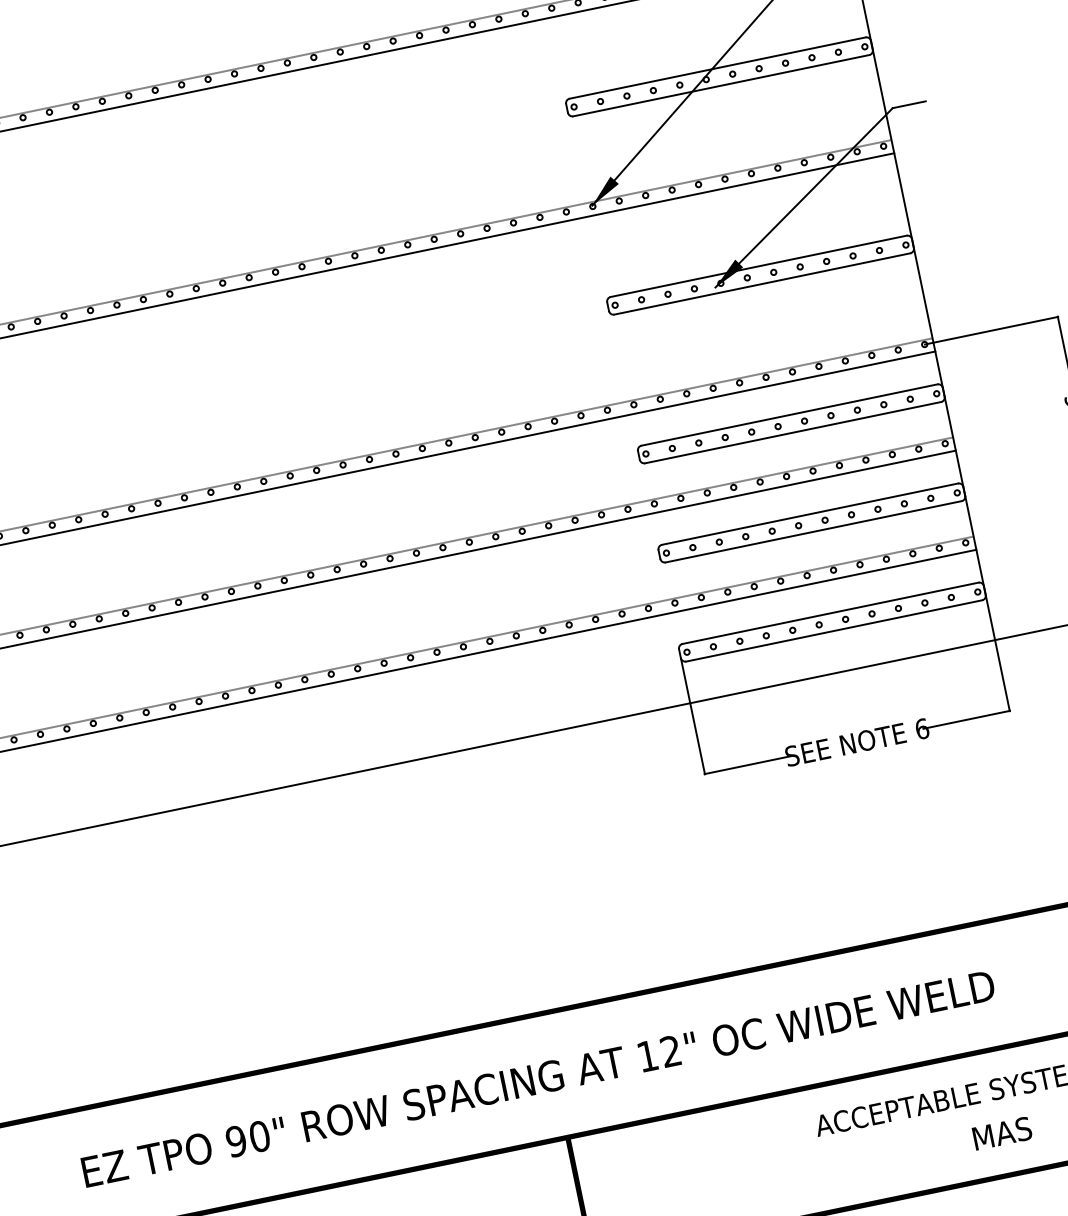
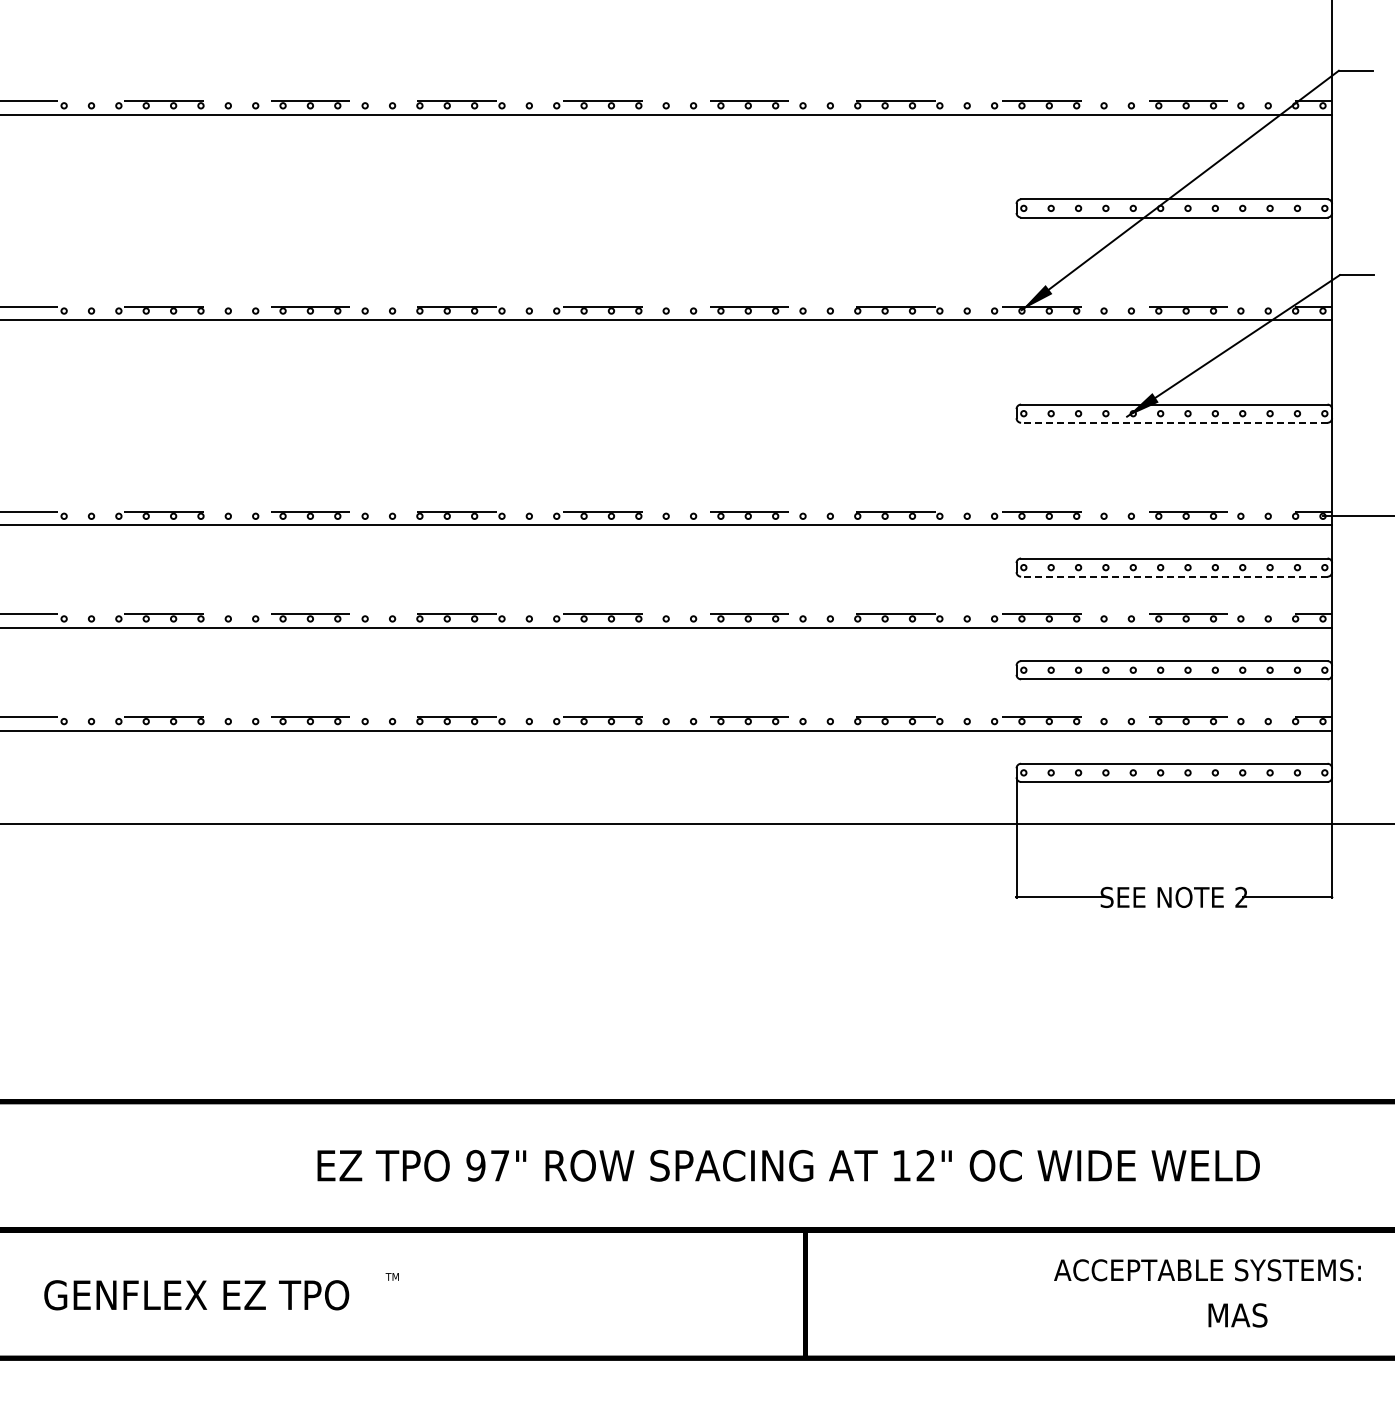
line: (761, 283) -> (1173, 422), solid -> dashed
line: (792, 432) -> (1173, 576), solid -> dashed
text: (922, 728) -> (1241, 896), 6 -> 2
text: (259, 1136) -> (499, 1165), 90" -> 97"

